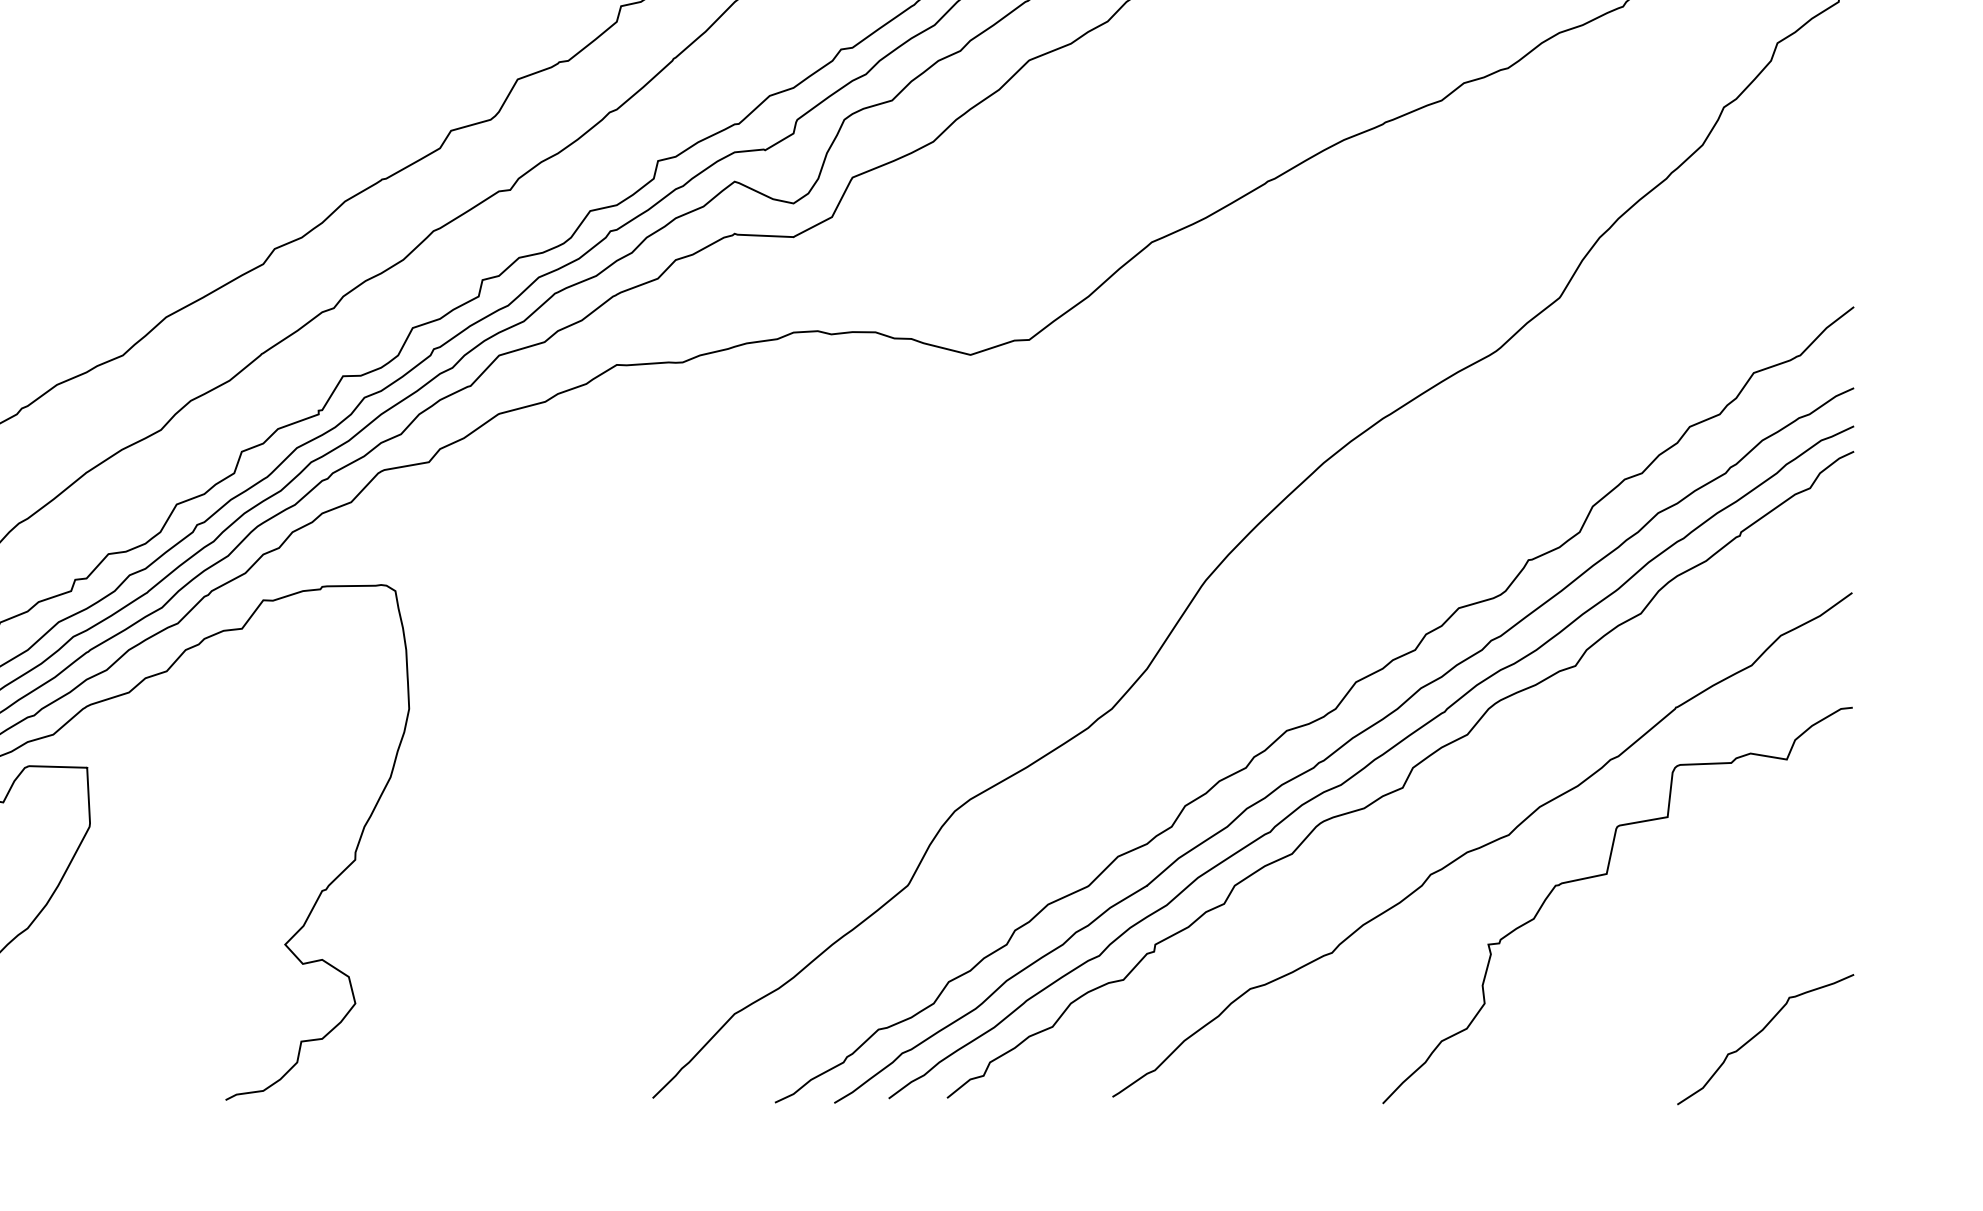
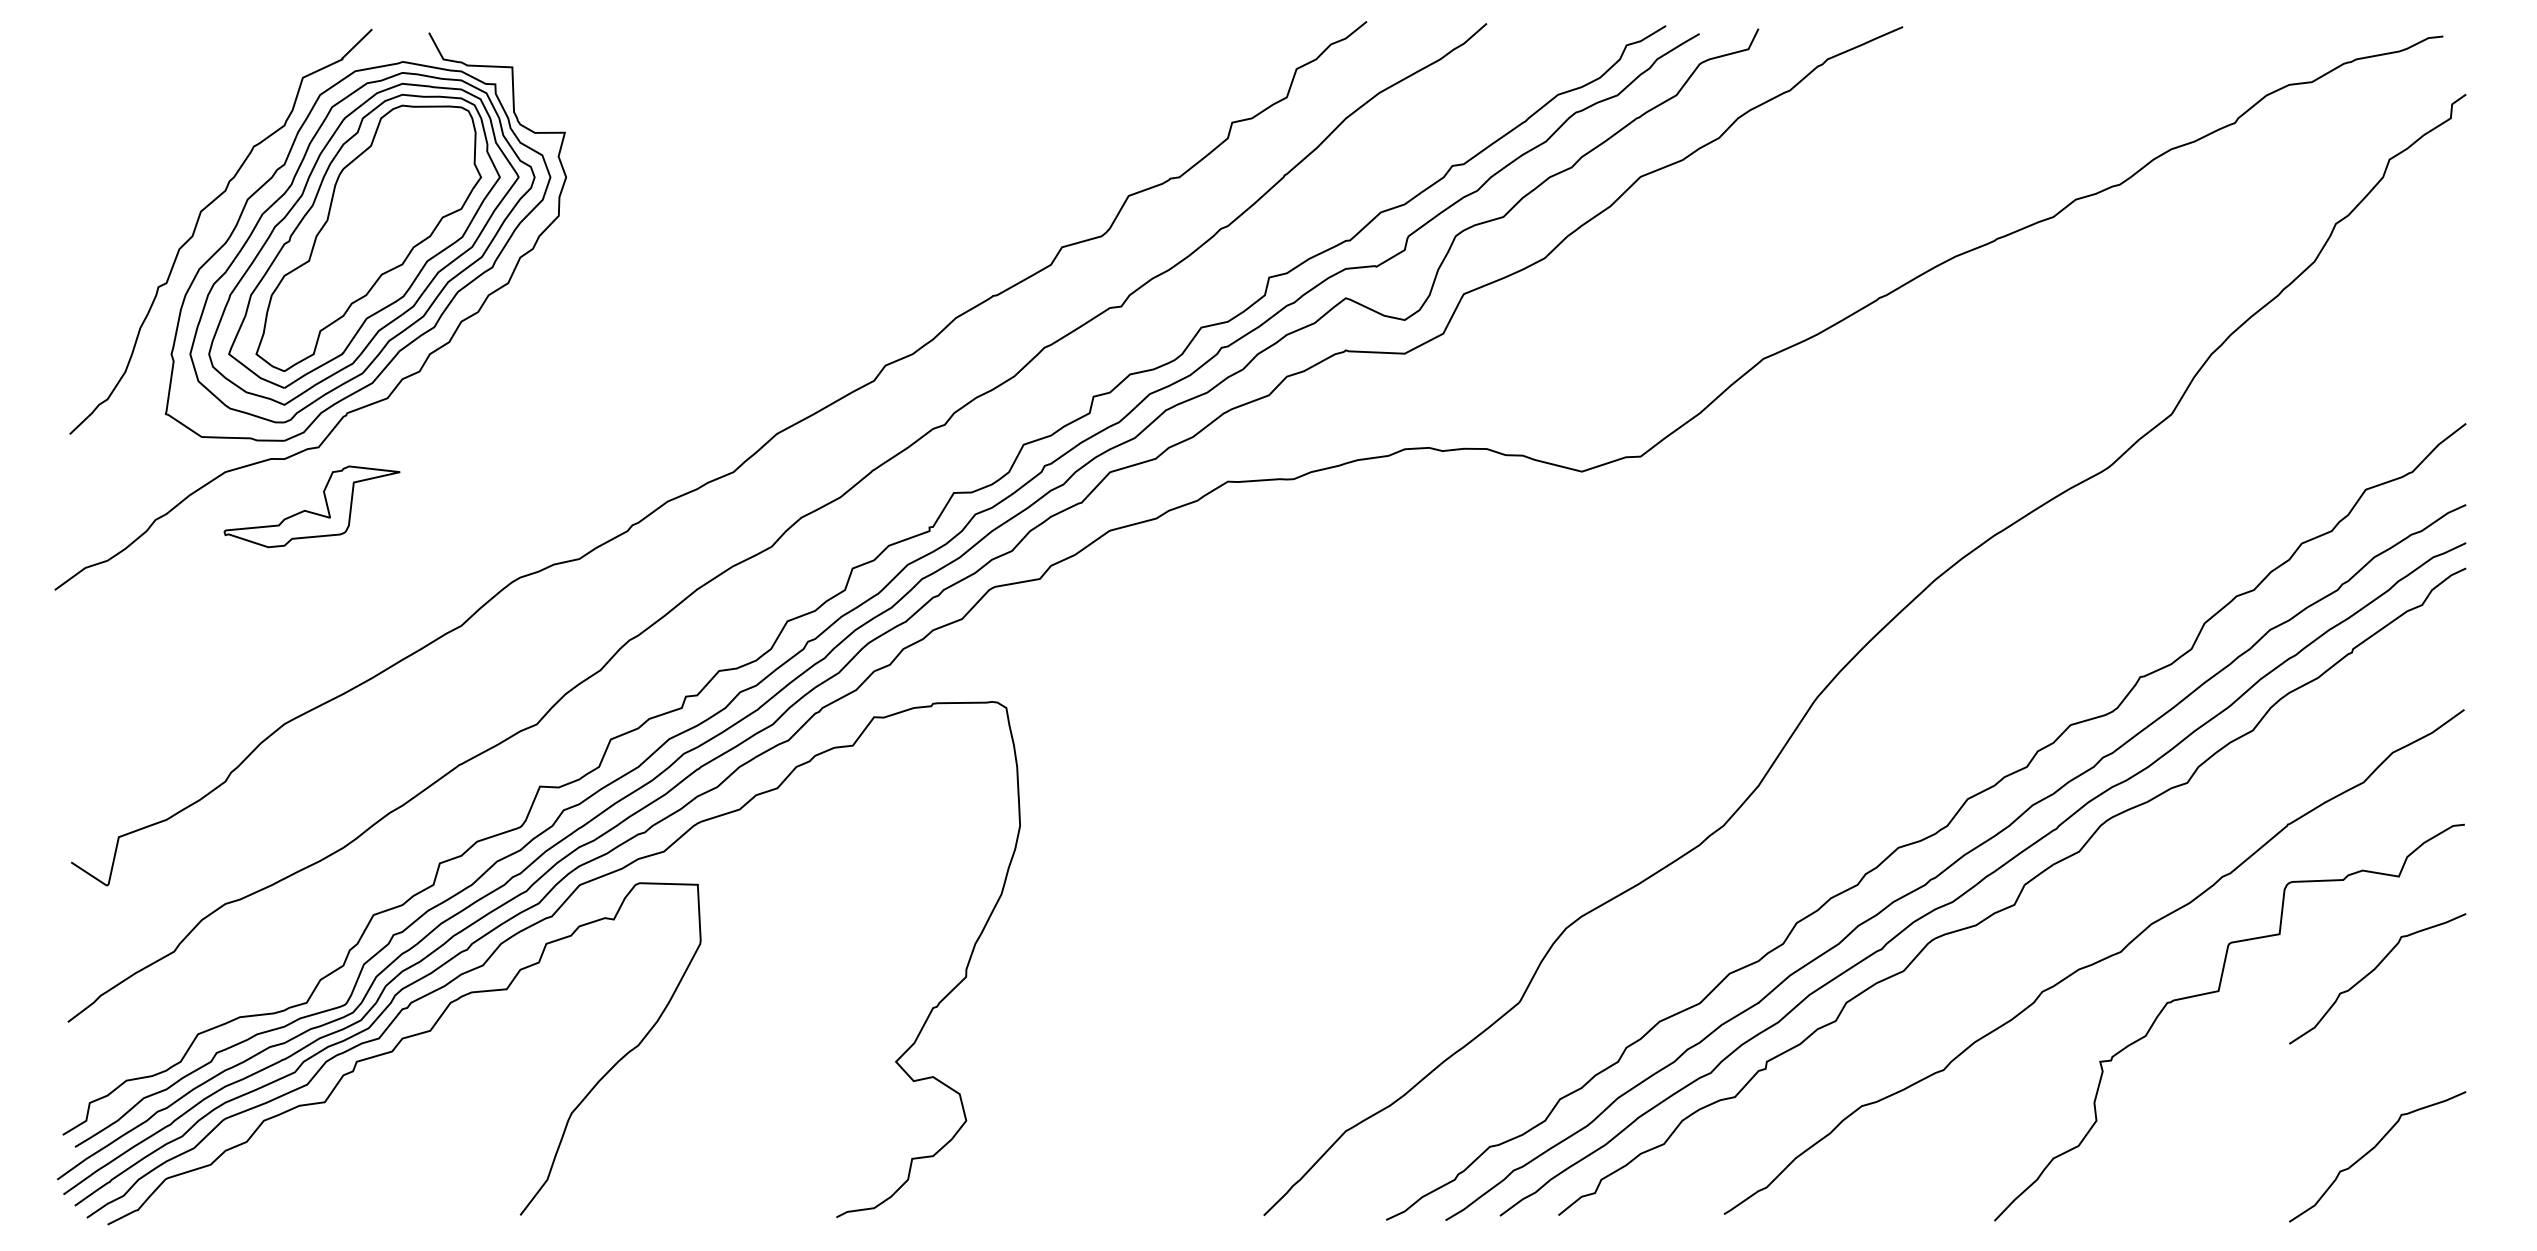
curve: (1760, 855) -> (2372, 972), added

